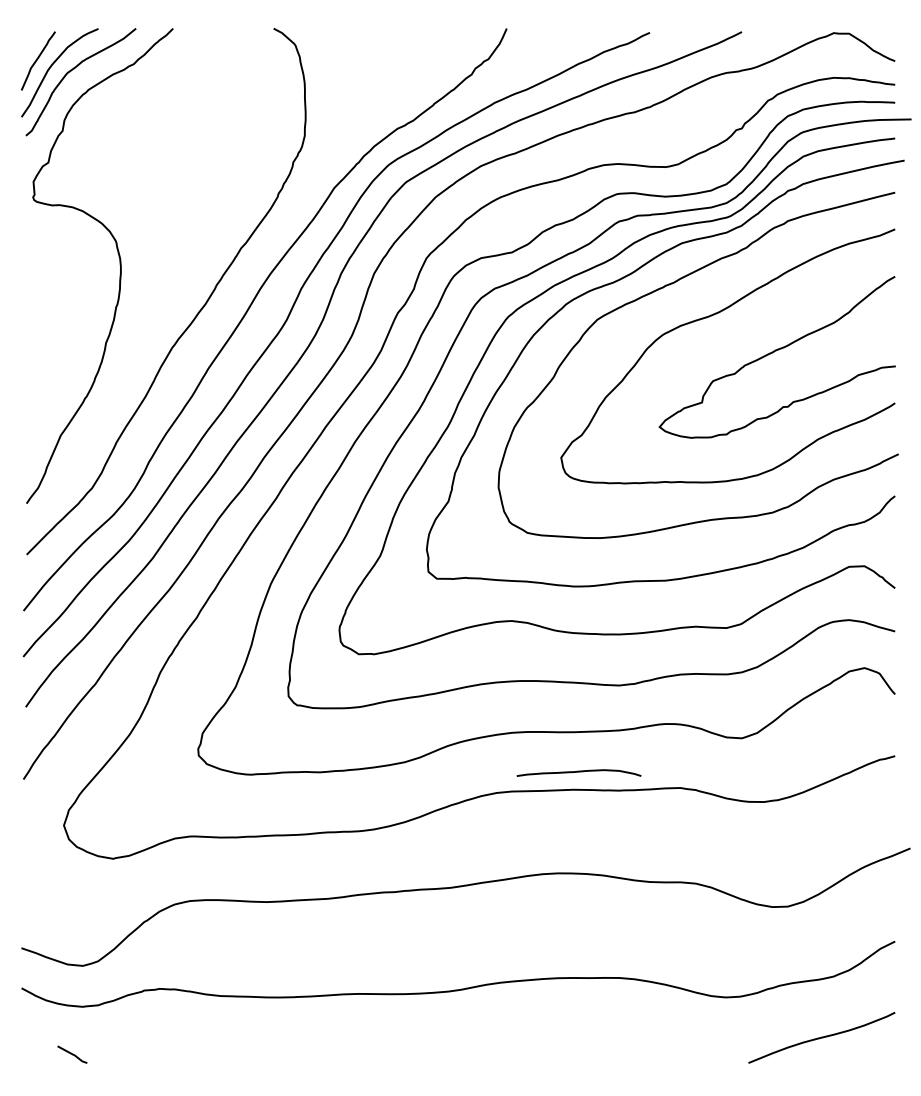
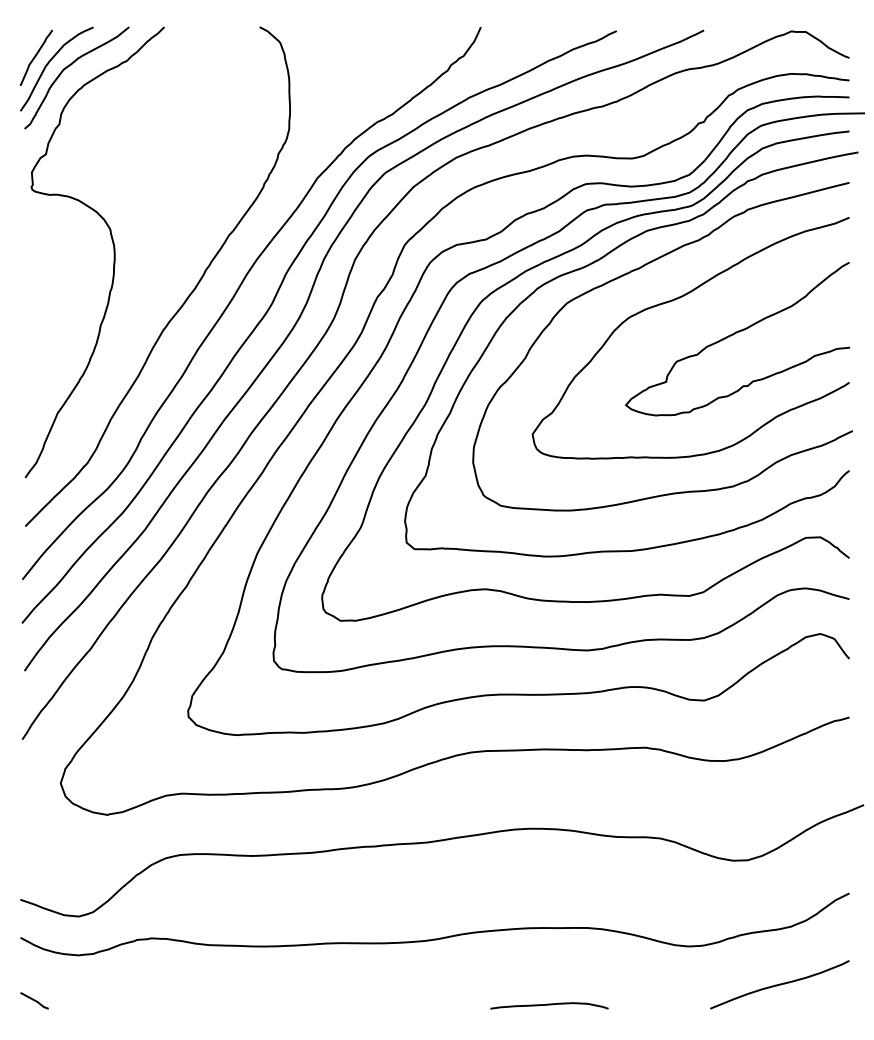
curve: (578, 772) -> (548, 1005), moved
line: (72, 1054) -> (34, 1000), moved

